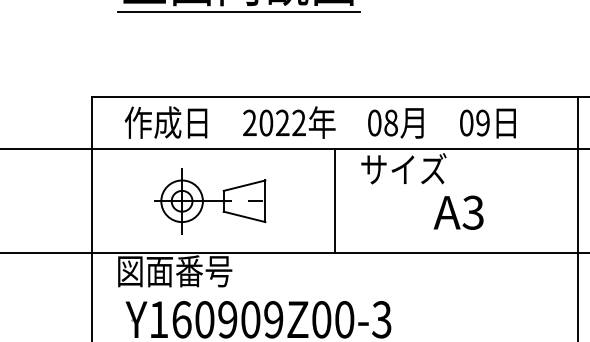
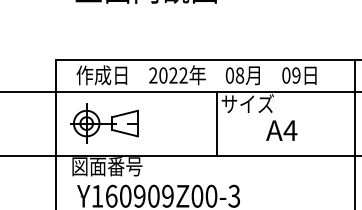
line: (238, 12) -> (146, 7), removed
part: (211, 201) -> (104, 123), moved
line: (334, 201) -> (217, 123), moved
text: (473, 212) -> (290, 130), A3 -> A4

